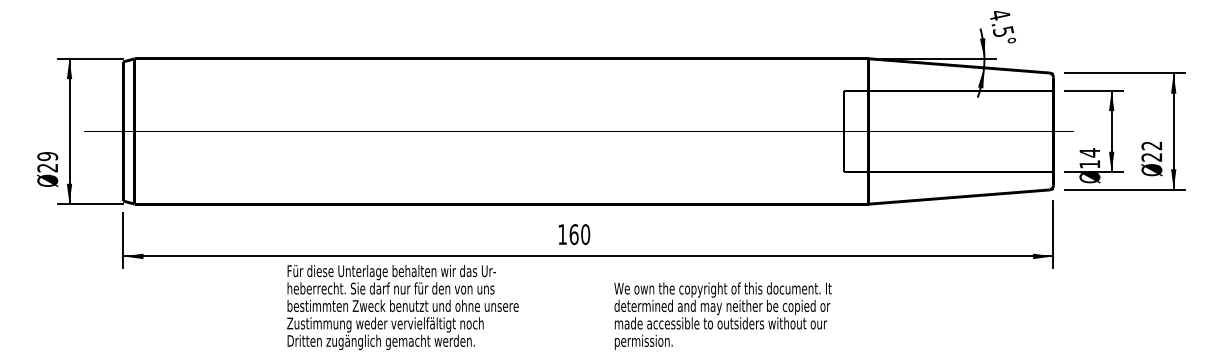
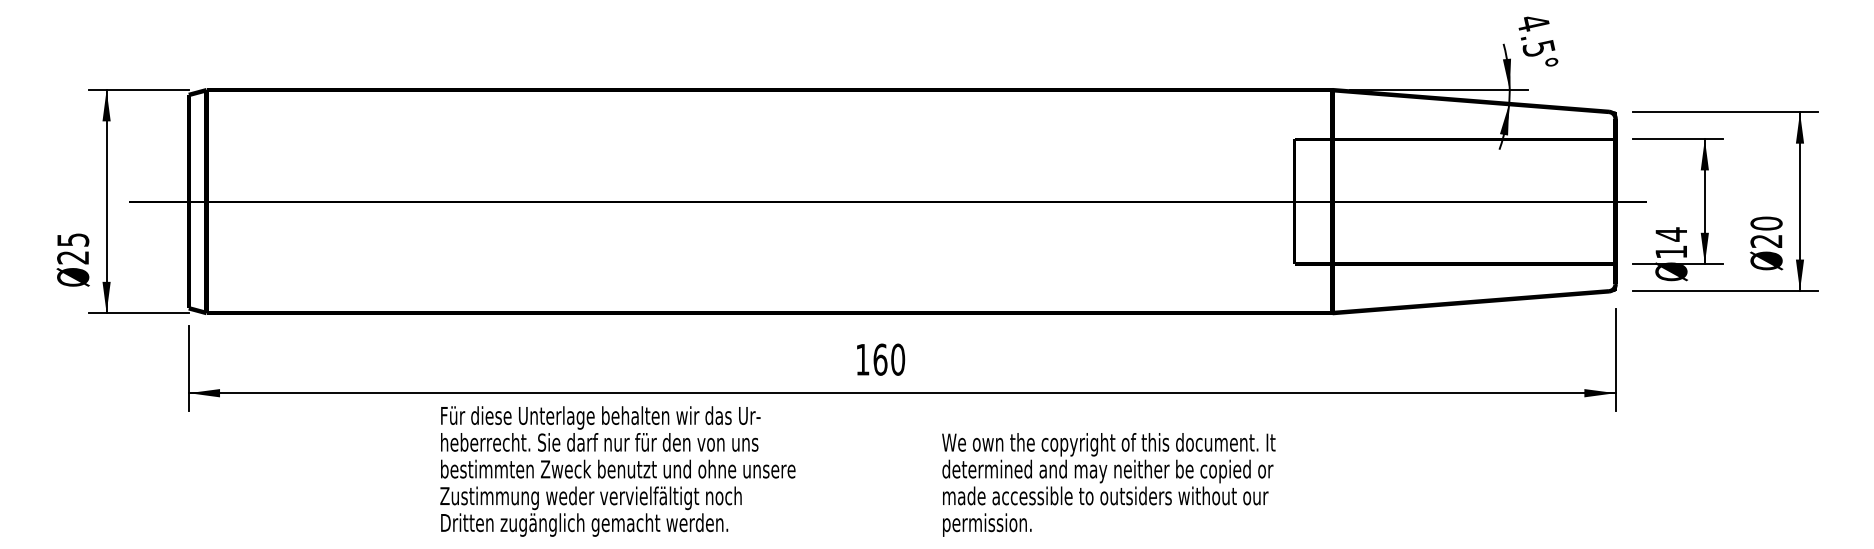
text: (1151, 145) -> (1765, 223), 22 -> 20
text: (47, 156) -> (72, 239), 29 -> 25

